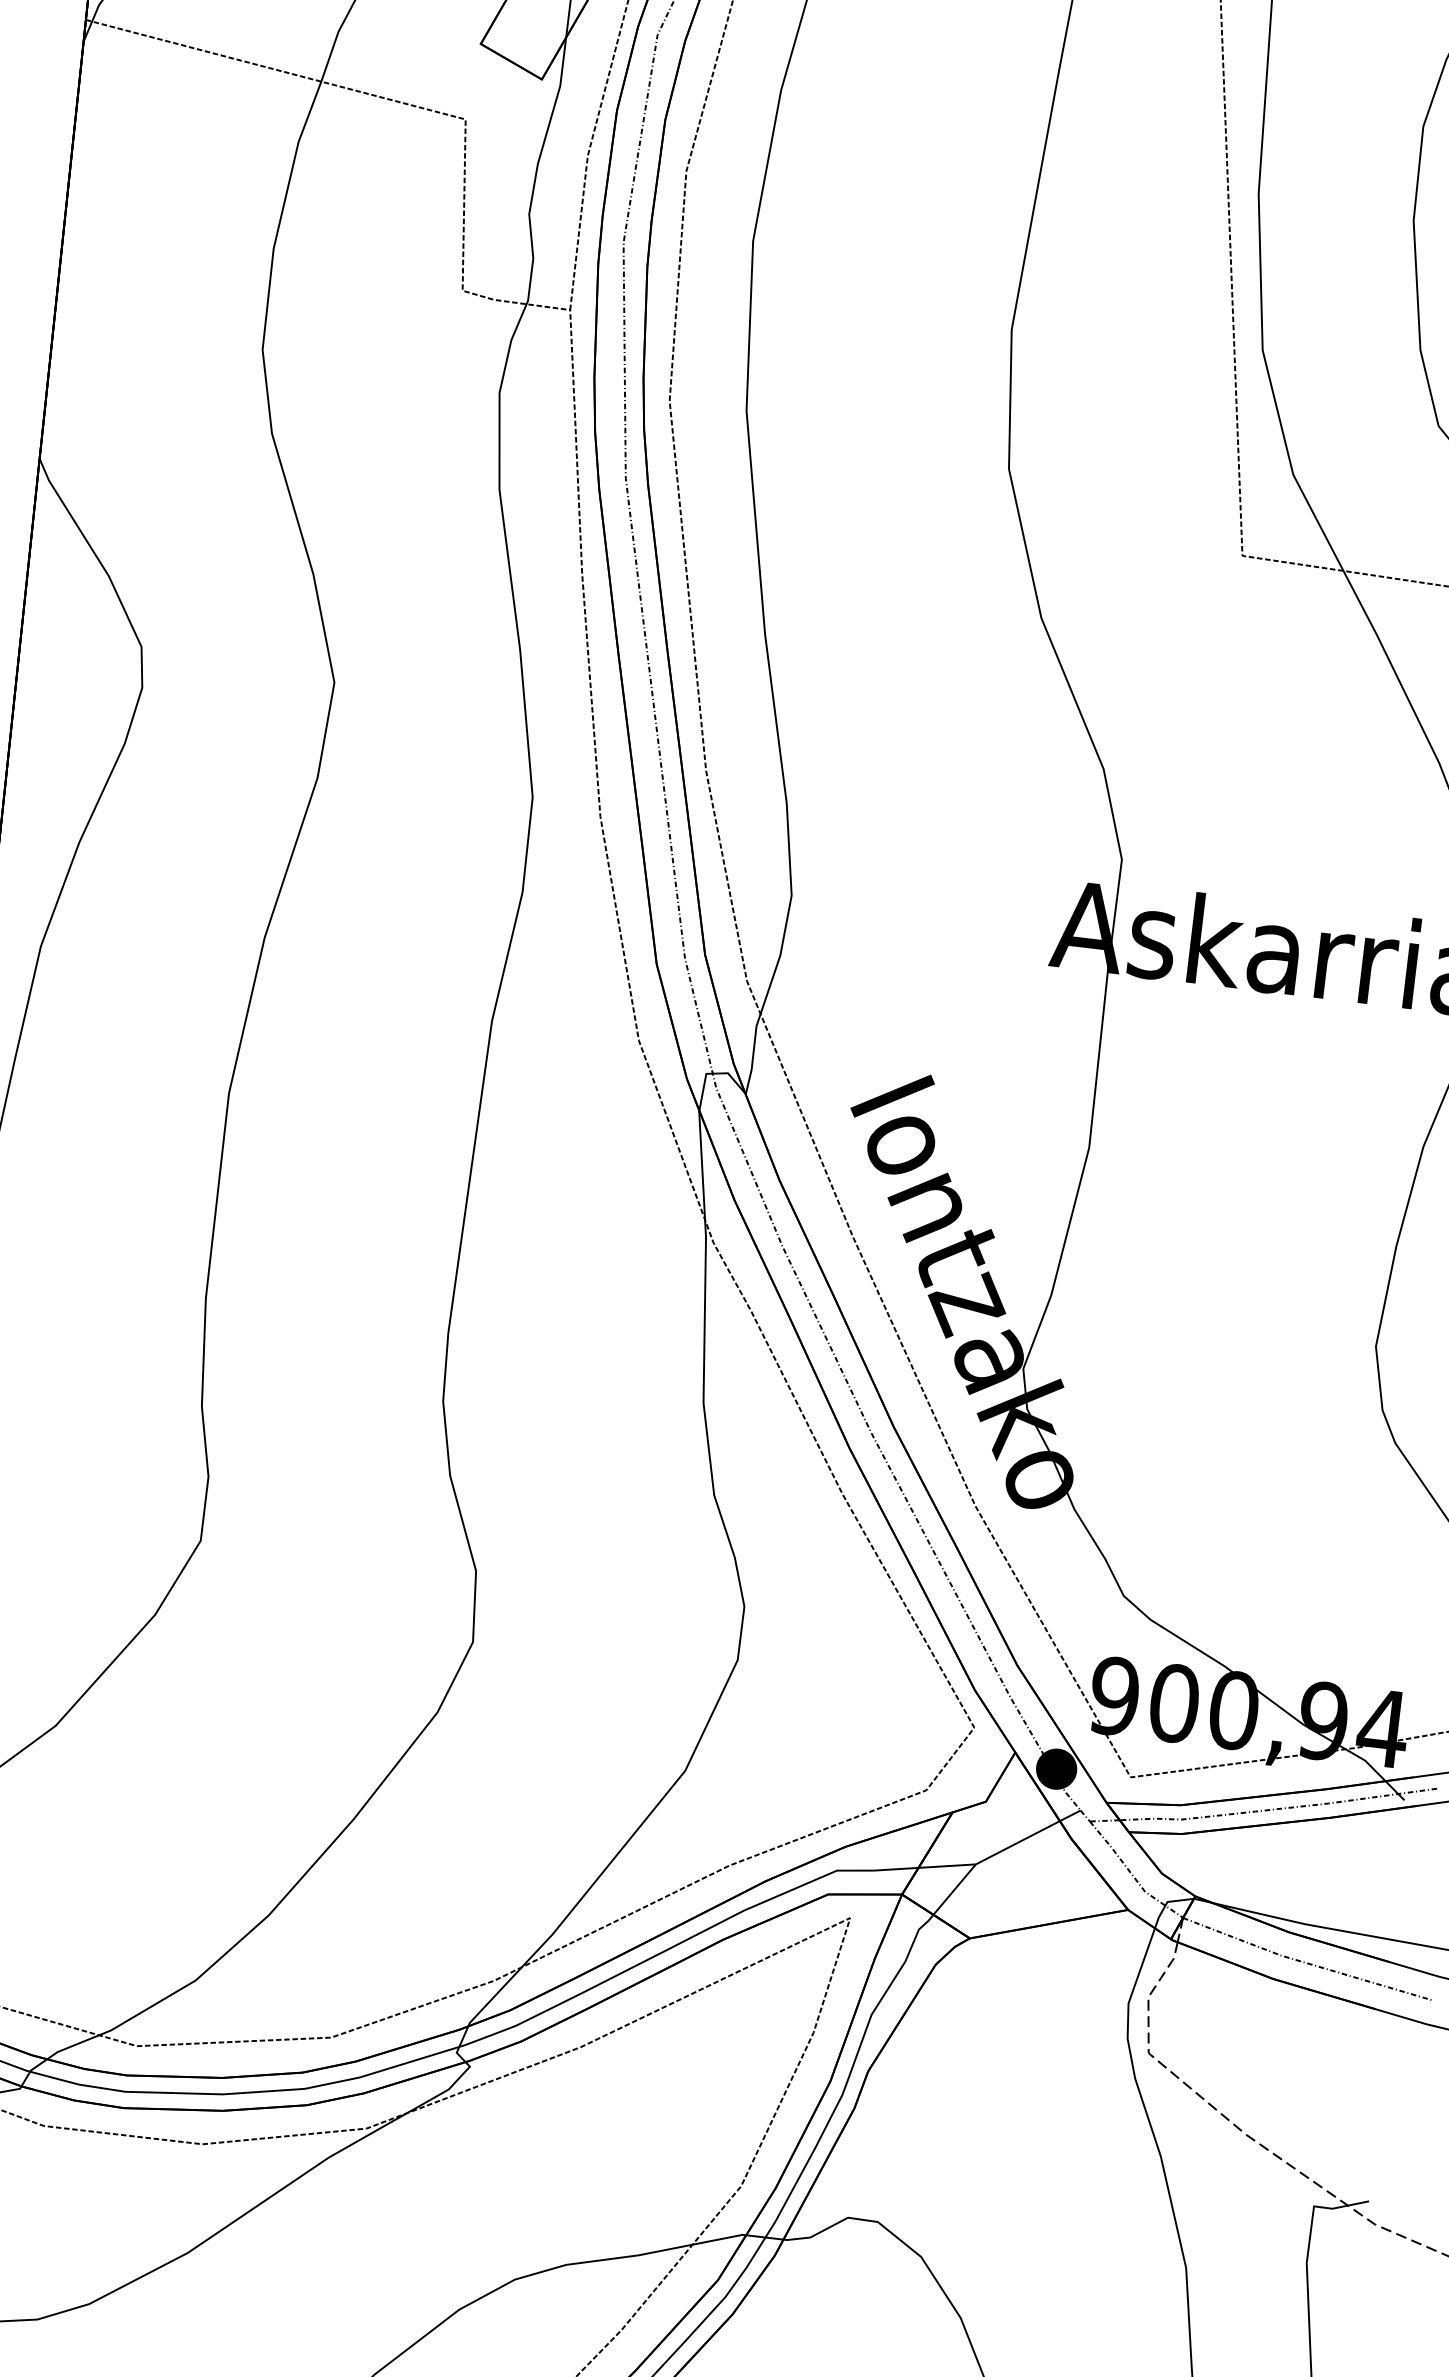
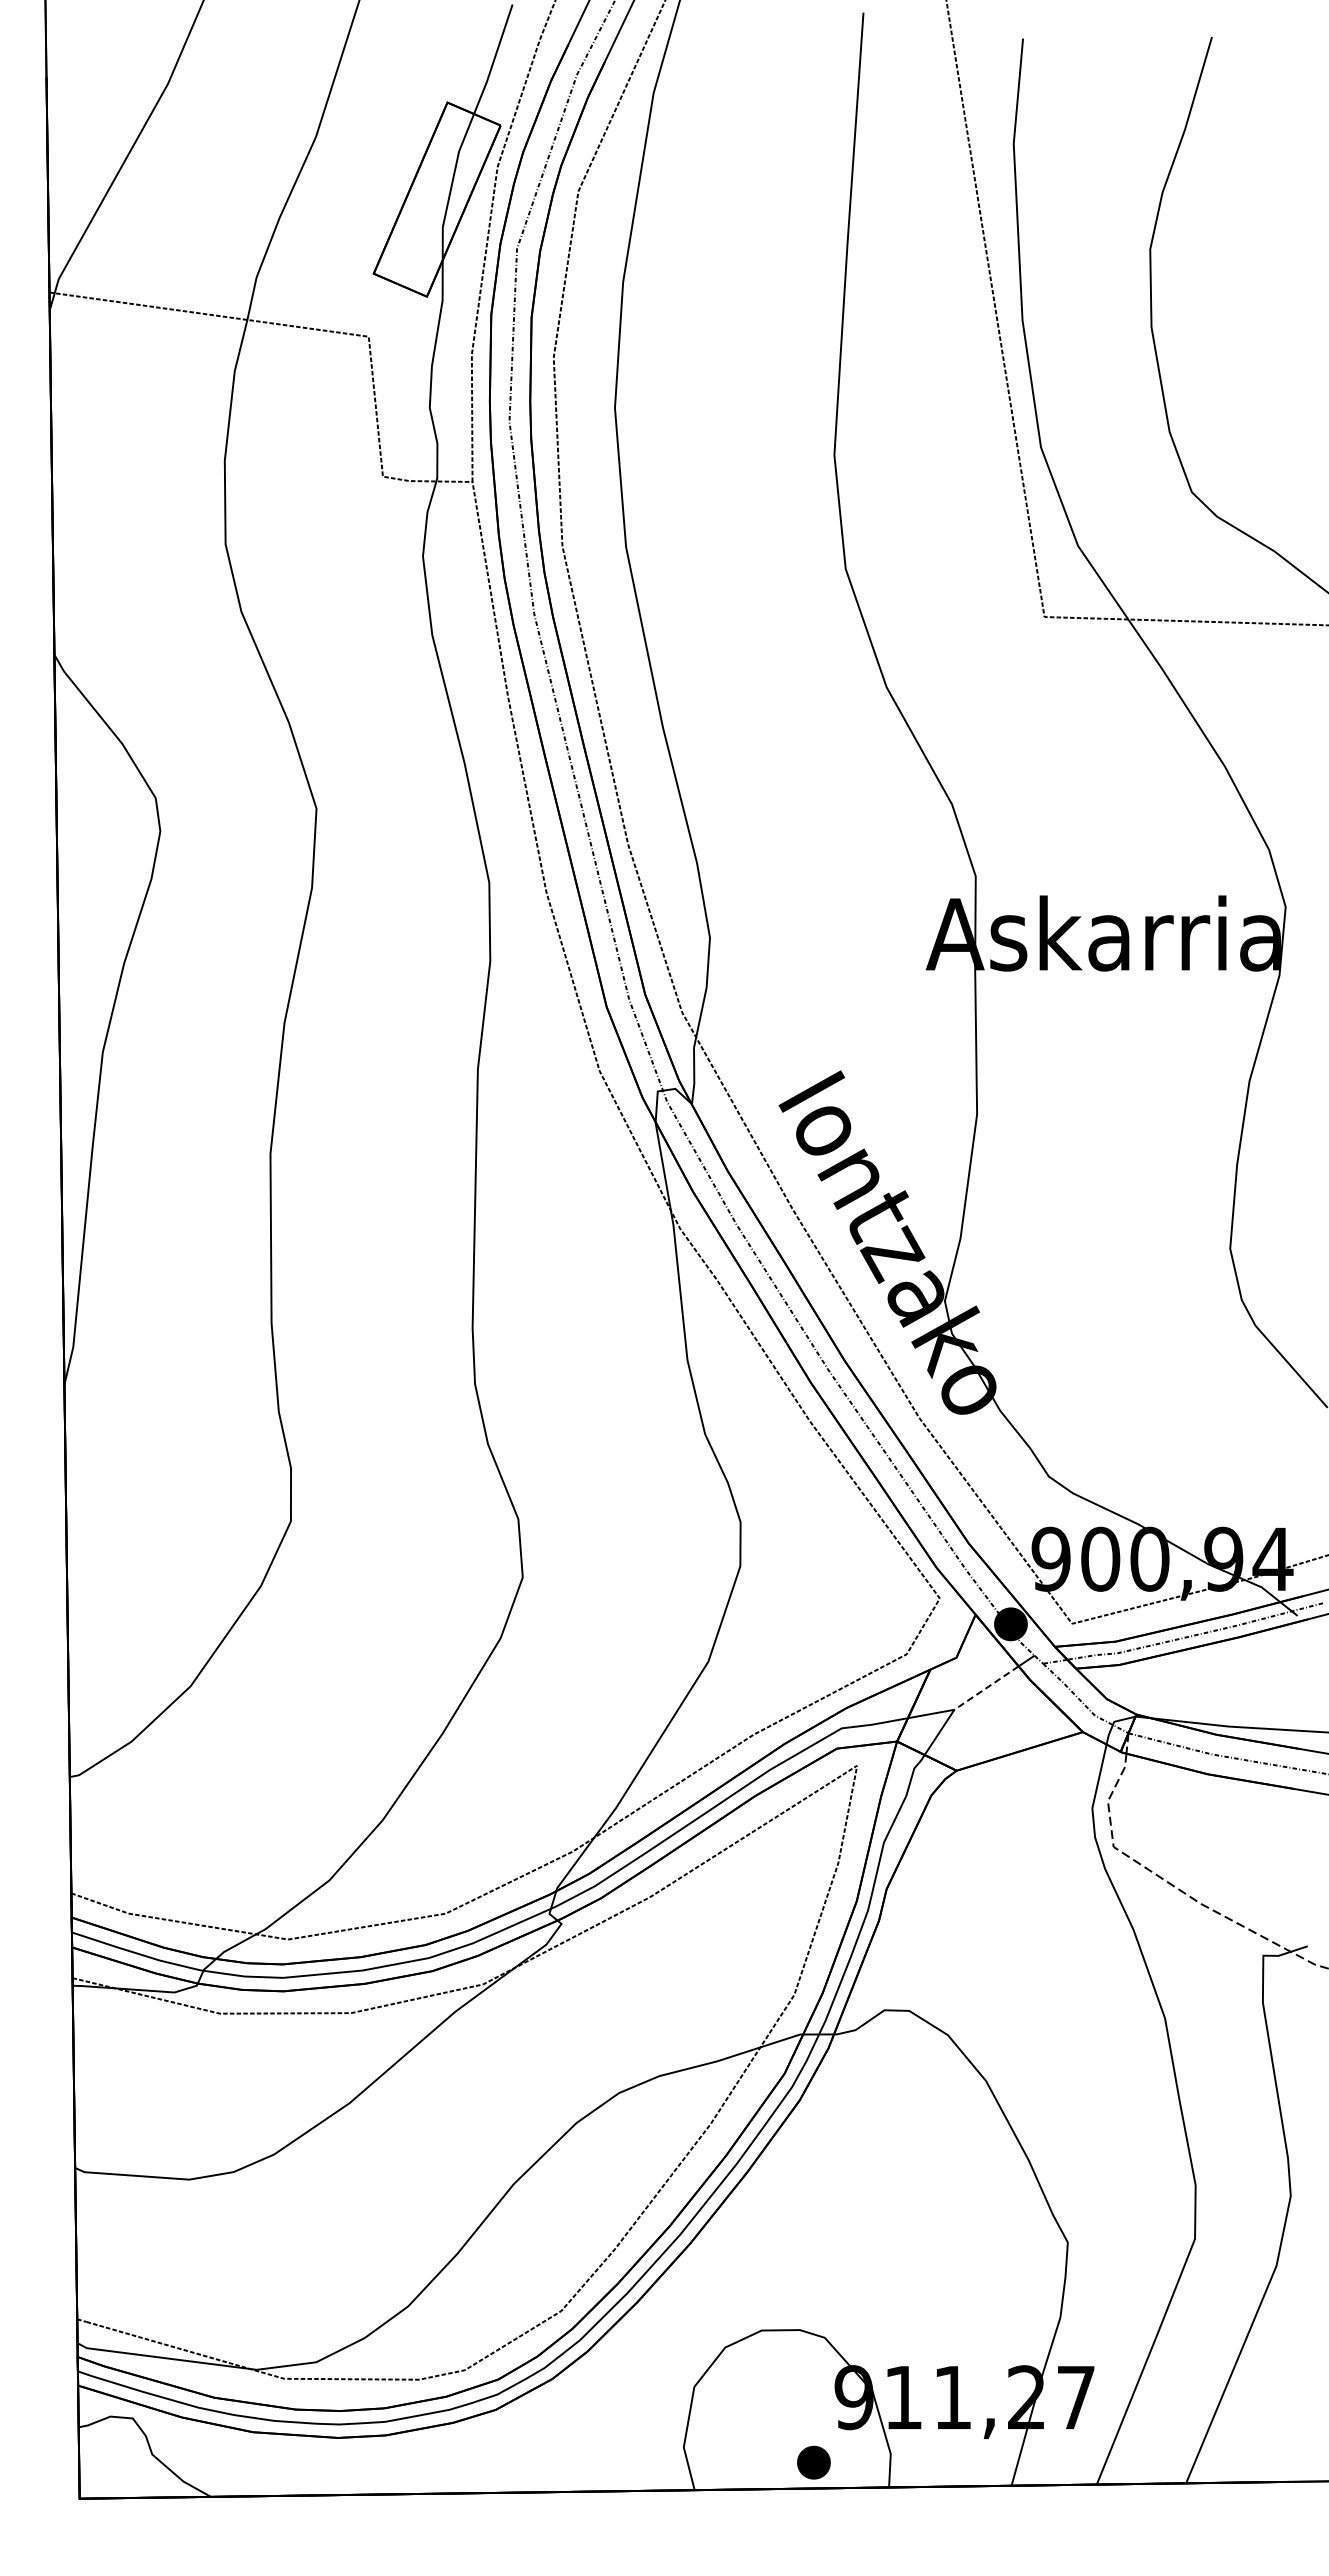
line: (1017, 1843) -> (986, 1688), solid -> dashed

